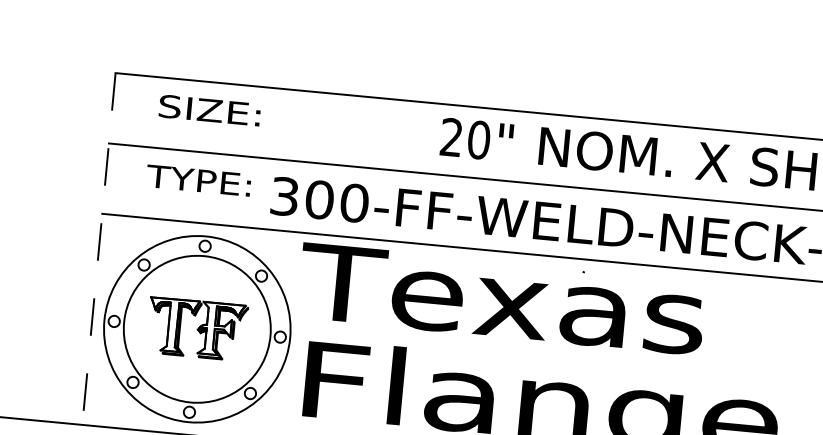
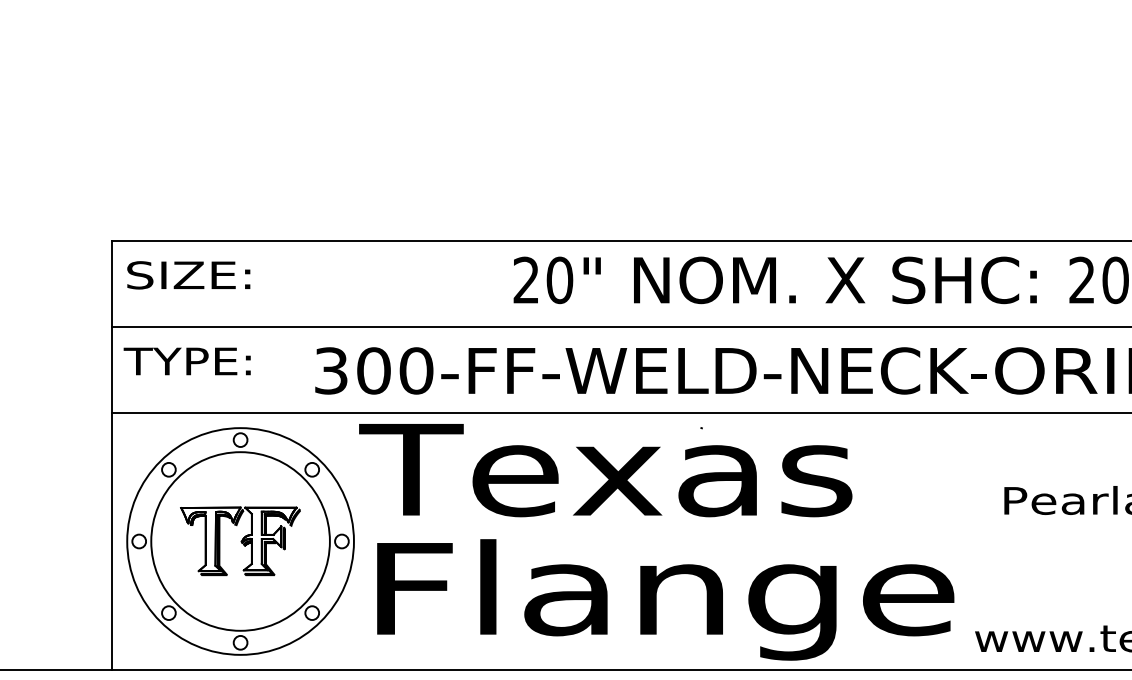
text: (209, 110) -> (188, 275), moved
text: (198, 180) -> (186, 361), moved
line: (99, 248) -> (112, 455), dashed -> solid

